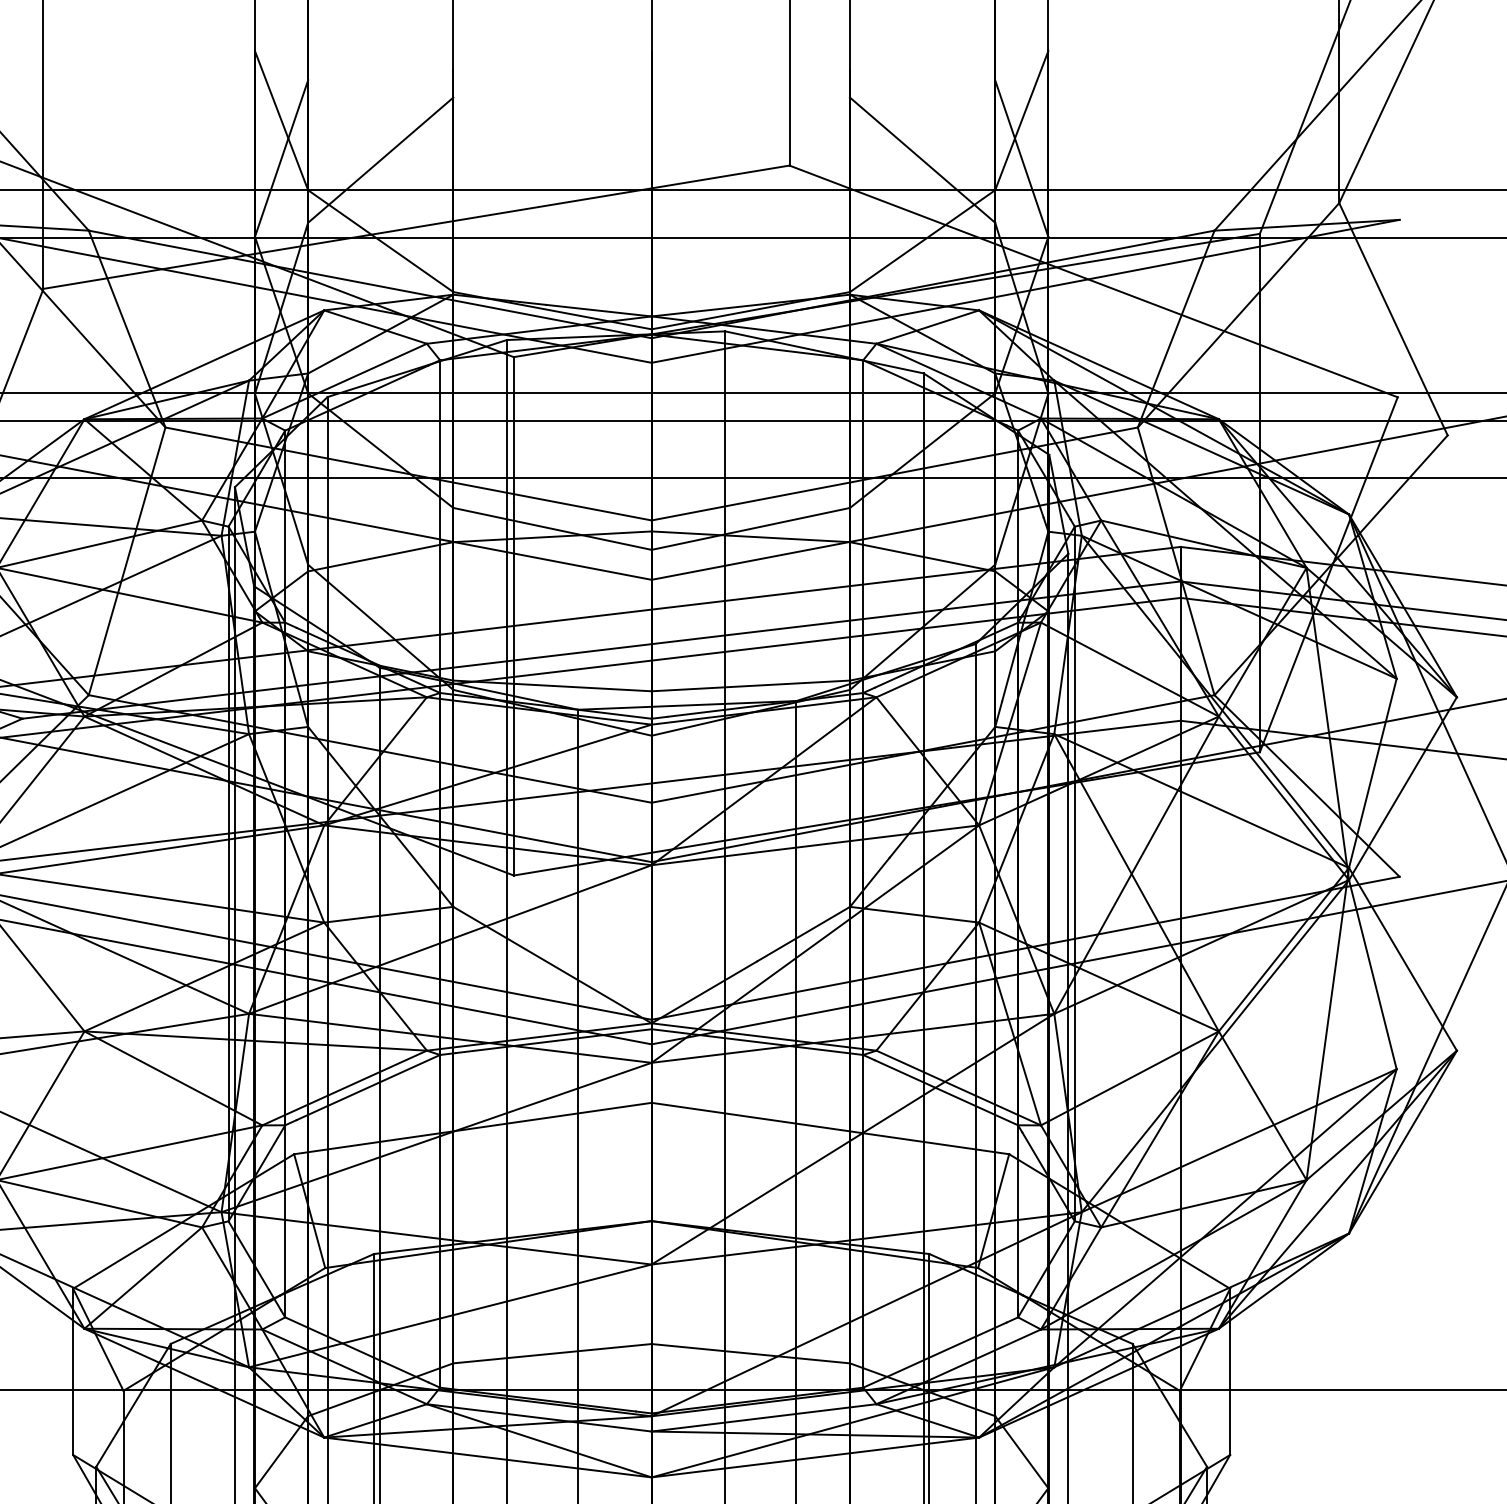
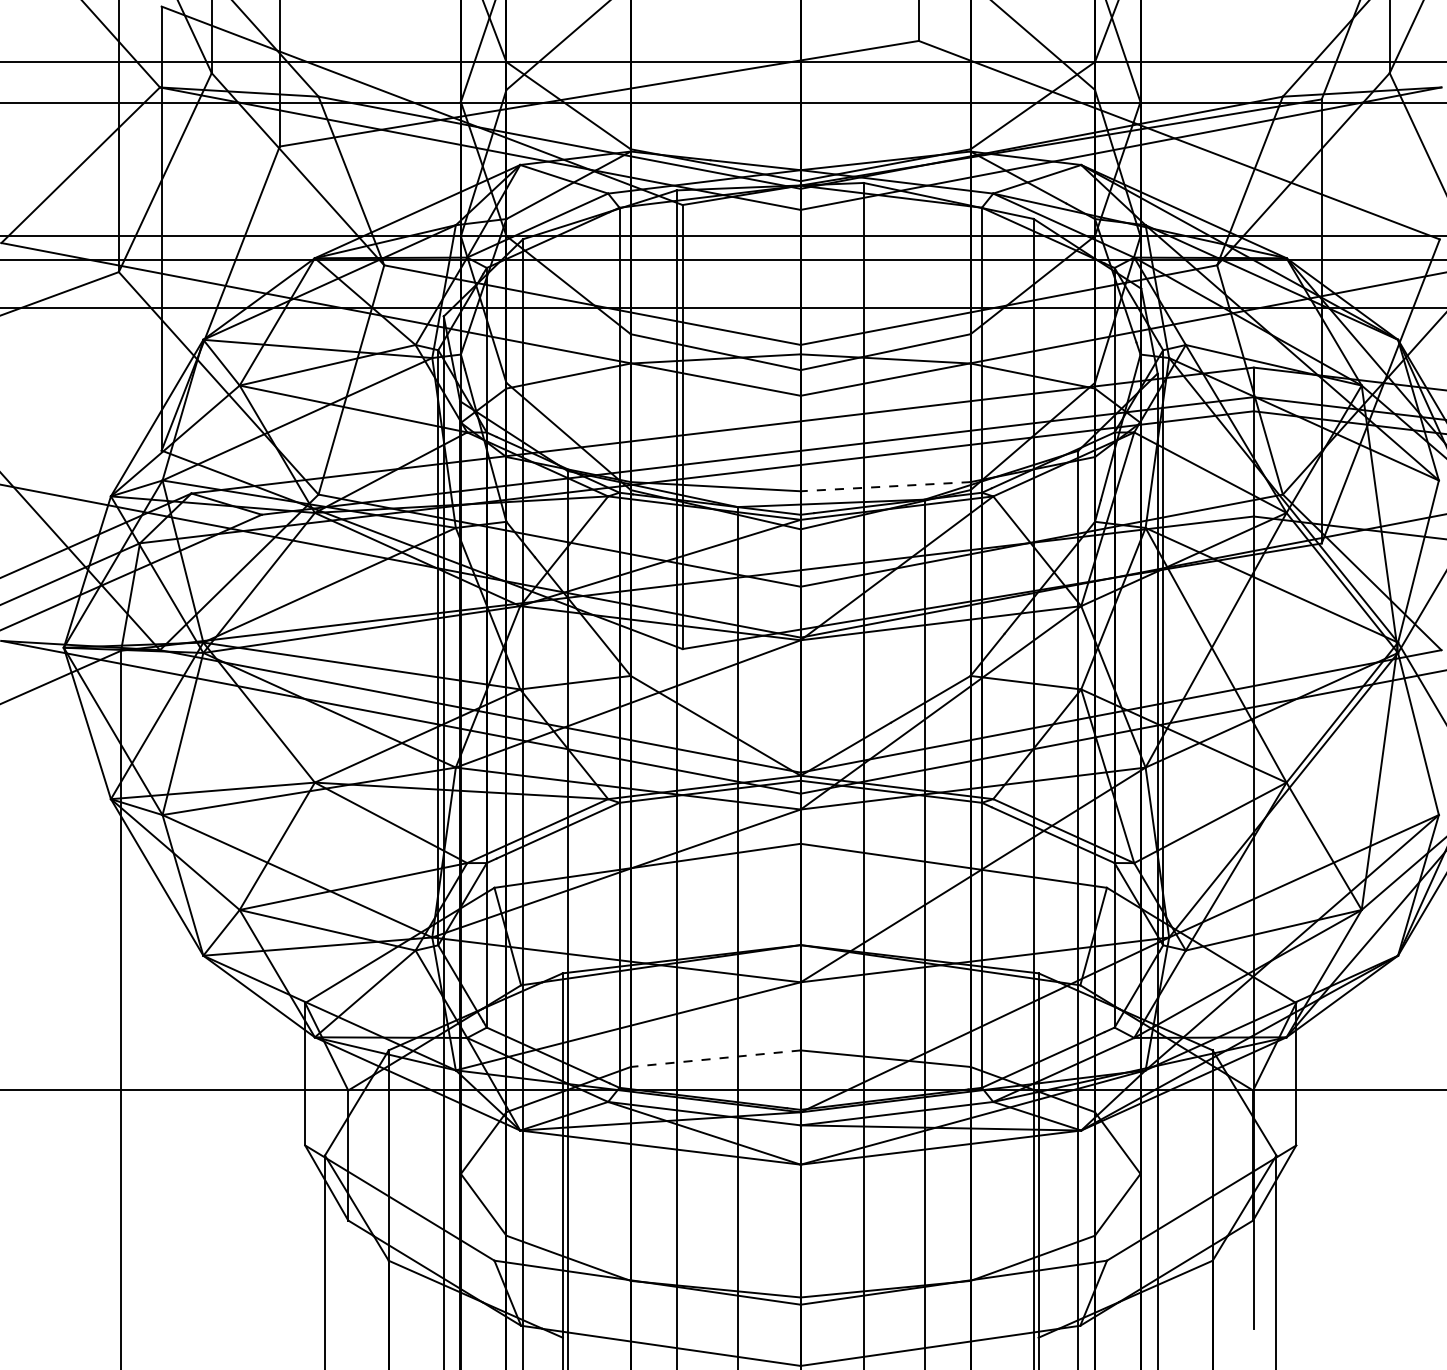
line: (750, 685) -> (885, 486), solid -> dashed
line: (552, 1353) -> (715, 1058), solid -> dashed

